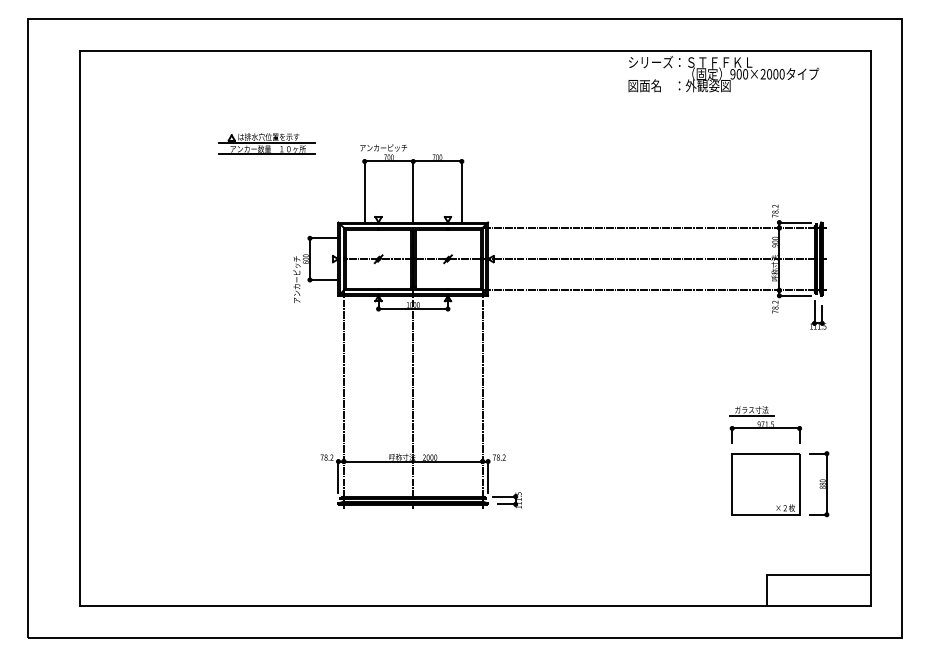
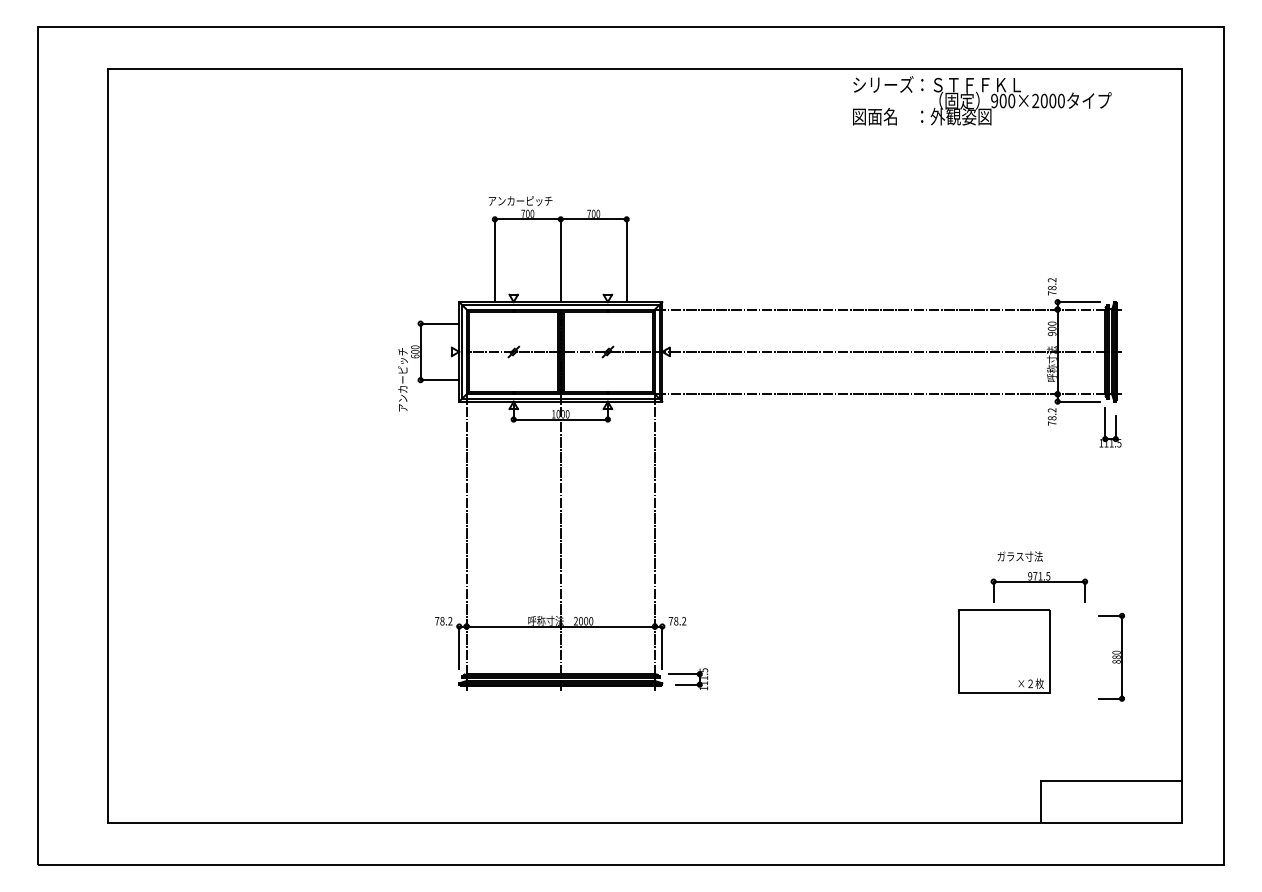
part: (267, 143) -> (362, 195), removed
line: (752, 416) -> (1020, 565), removed
part: (766, 484) -> (1004, 651), moved

